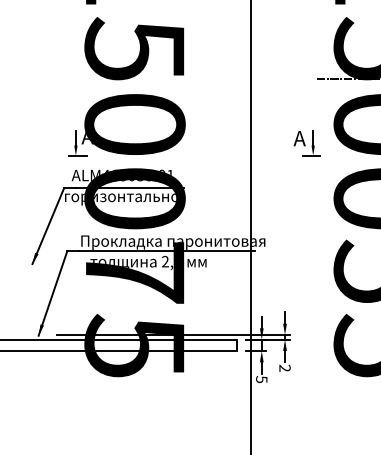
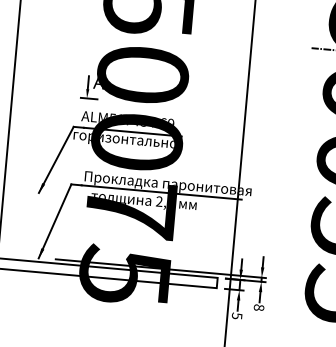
part: (306, 143) -> (296, 106), removed
text: (138, 175) -> (142, 121), ALM465038.01 -> ALM517484.69
text: (284, 367) -> (258, 307), 2 -> 8

